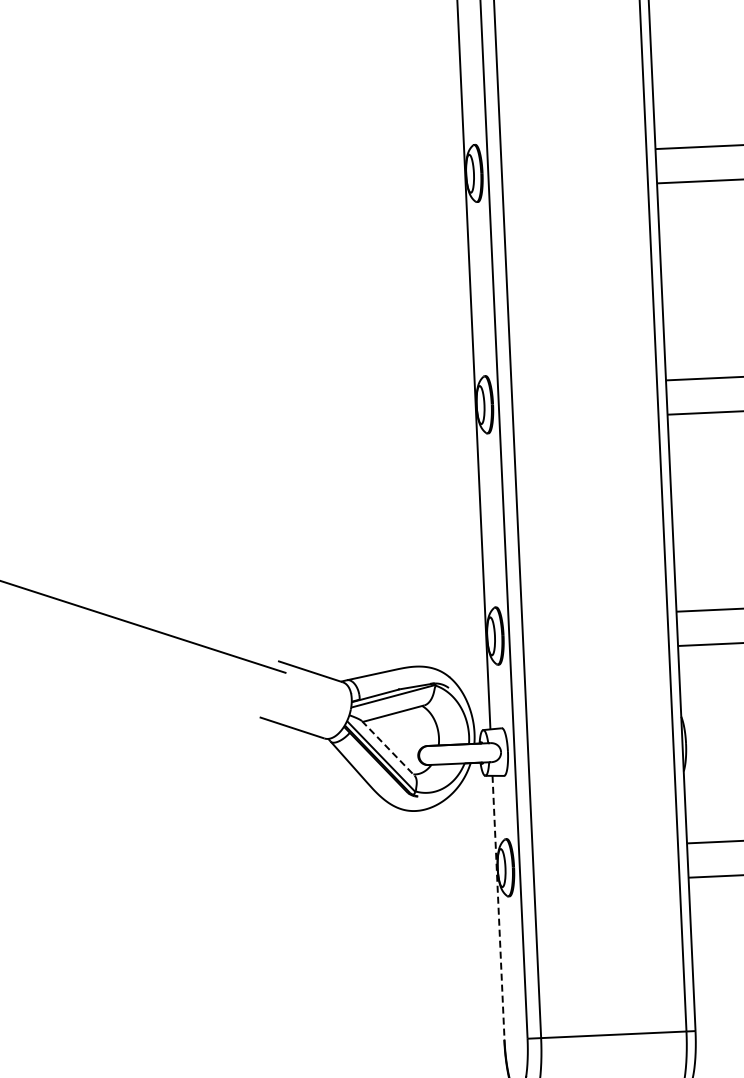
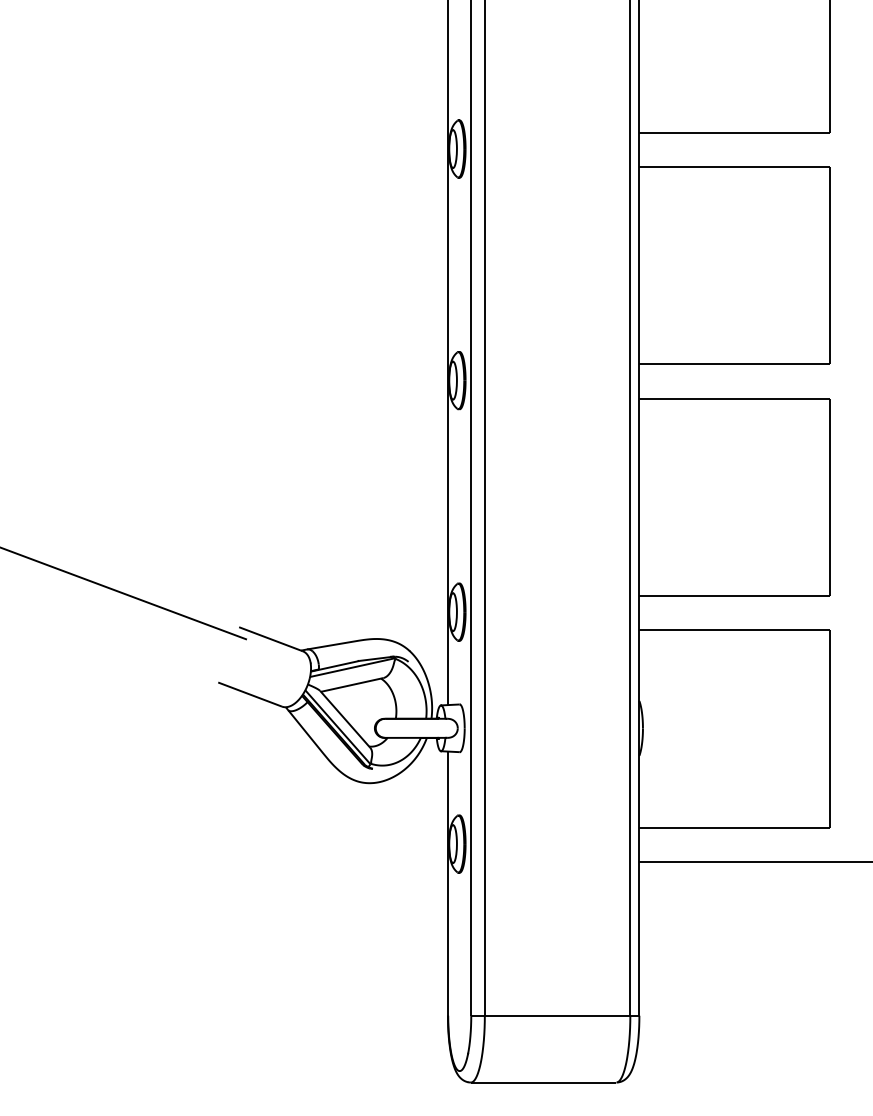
line: (388, 748) -> (345, 719), dashed -> solid
line: (498, 908) -> (448, 884), dashed -> solid

